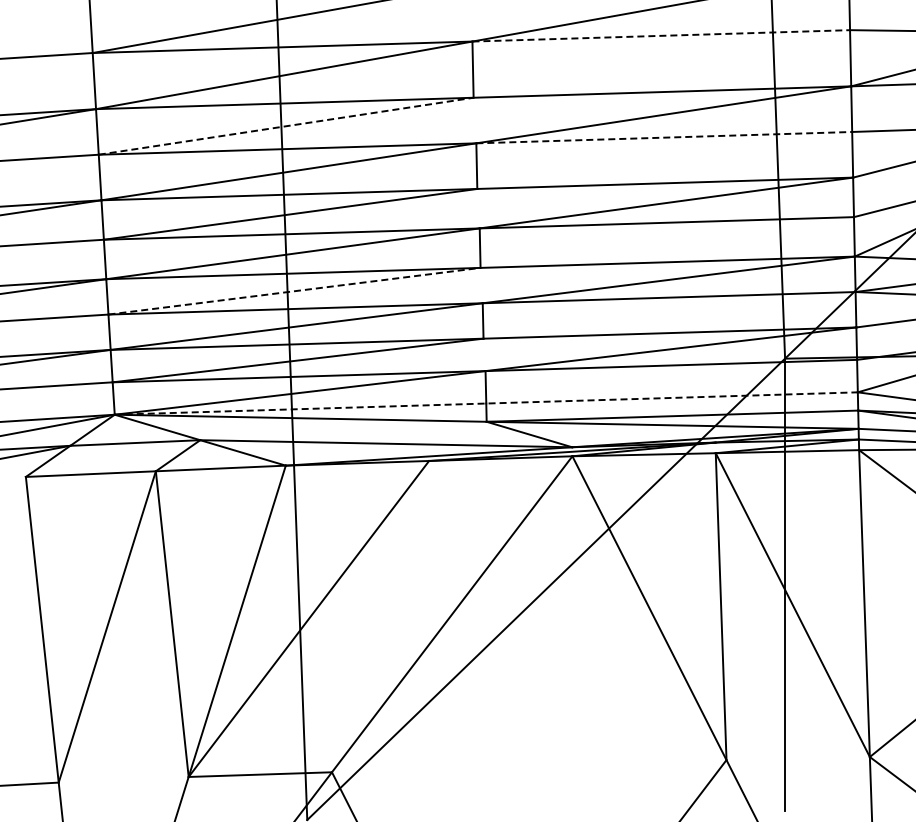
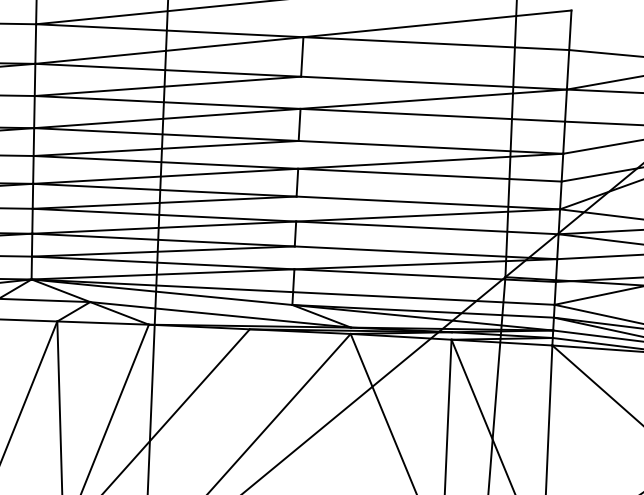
line: (661, 35) -> (436, 43), dashed -> solid
line: (286, 126) -> (168, 86), dashed -> solid
line: (664, 137) -> (432, 115), dashed -> solid
line: (294, 291) -> (164, 202), dashed -> solid
line: (486, 403) -> (293, 292), dashed -> solid

